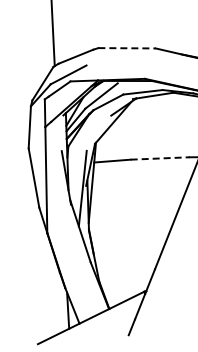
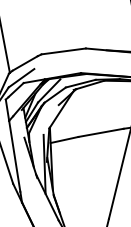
line: (127, 48) -> (64, 51), dashed -> solid
line: (160, 158) -> (101, 132), dashed -> solid

